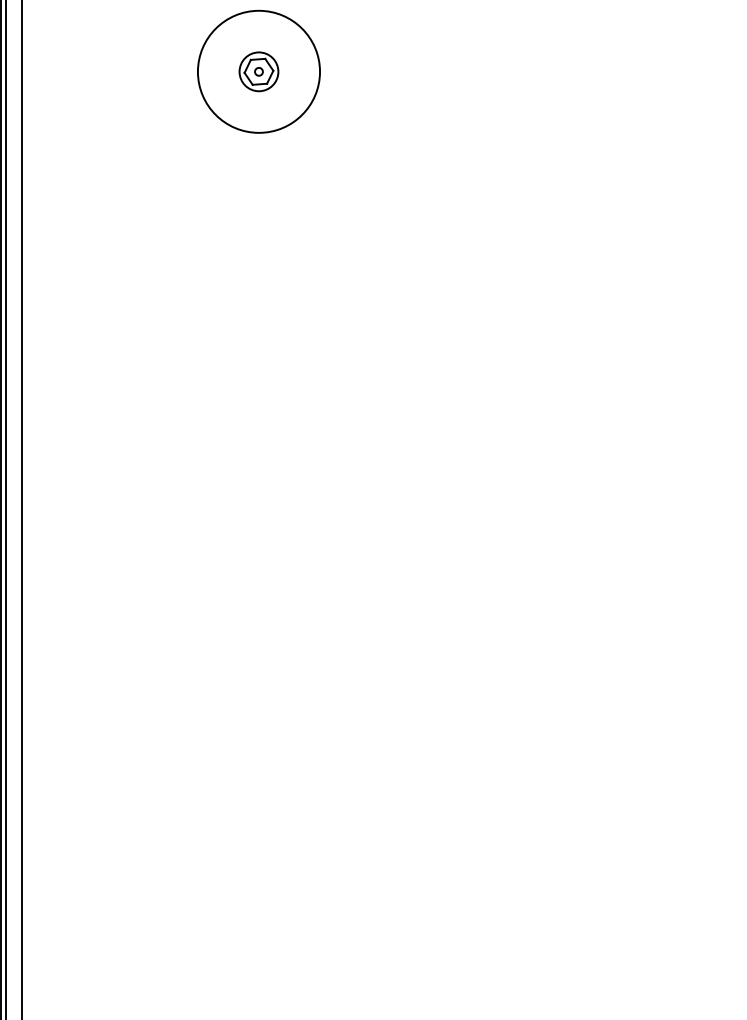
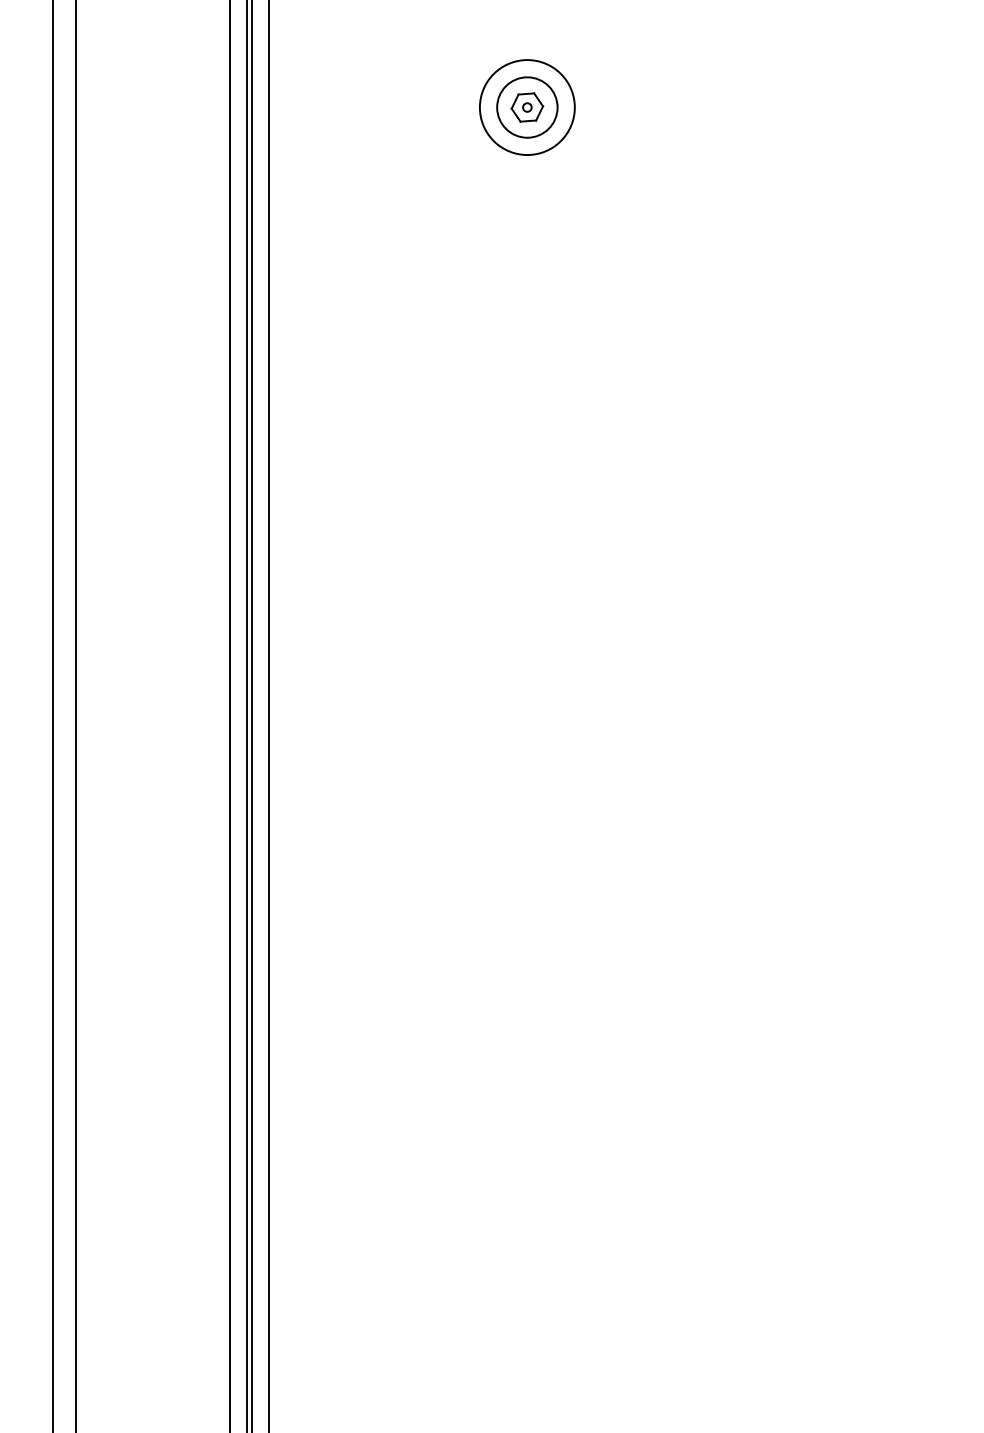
circle: (258, 71) -> (526, 107), size x0.71
circle: (259, 71) -> (527, 107), size x1.43

